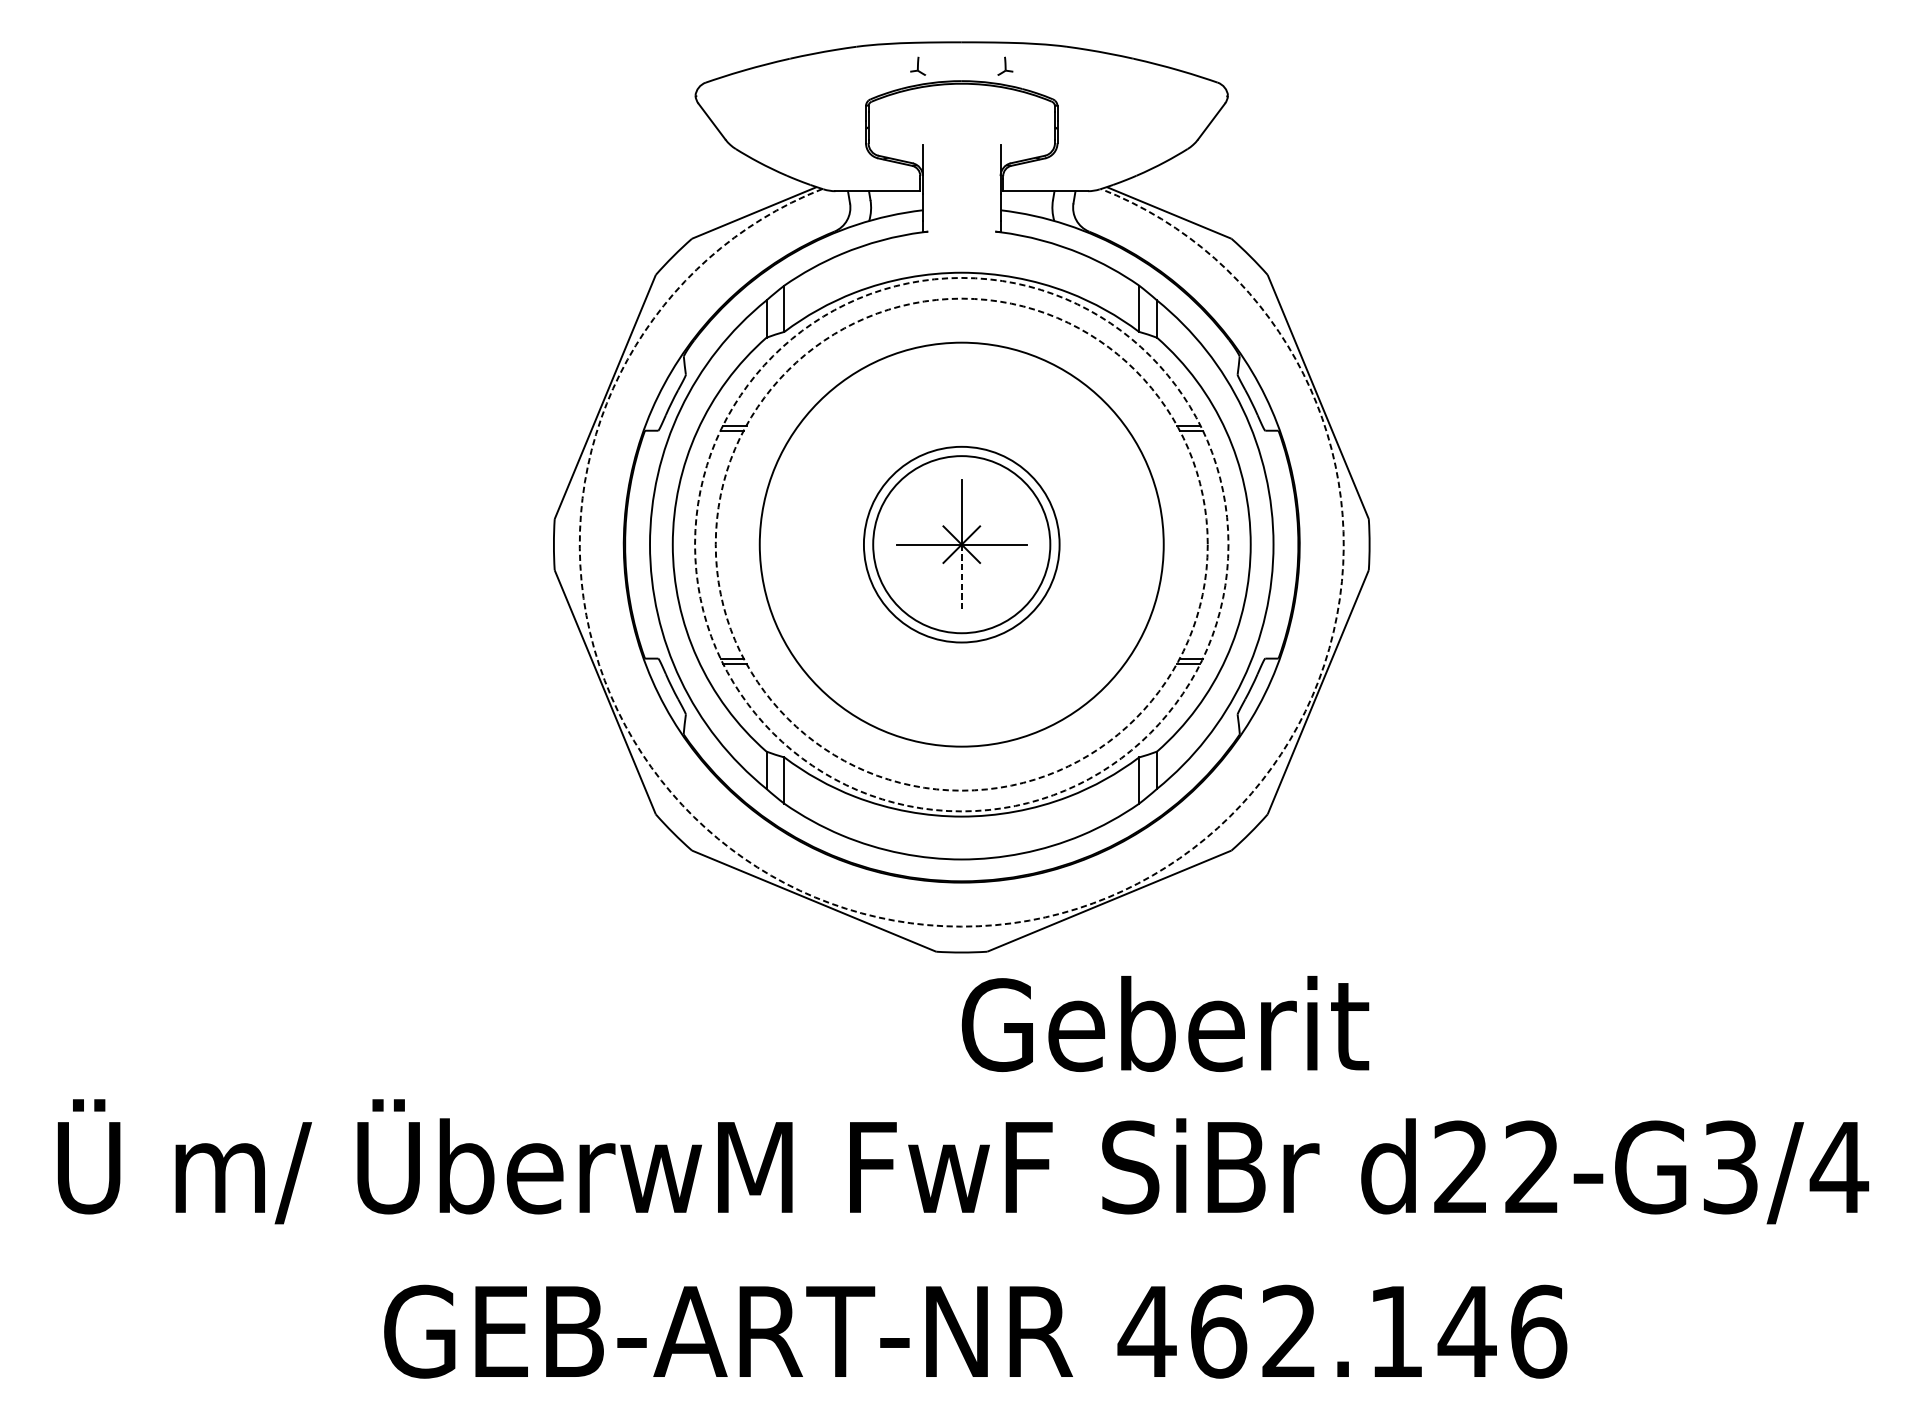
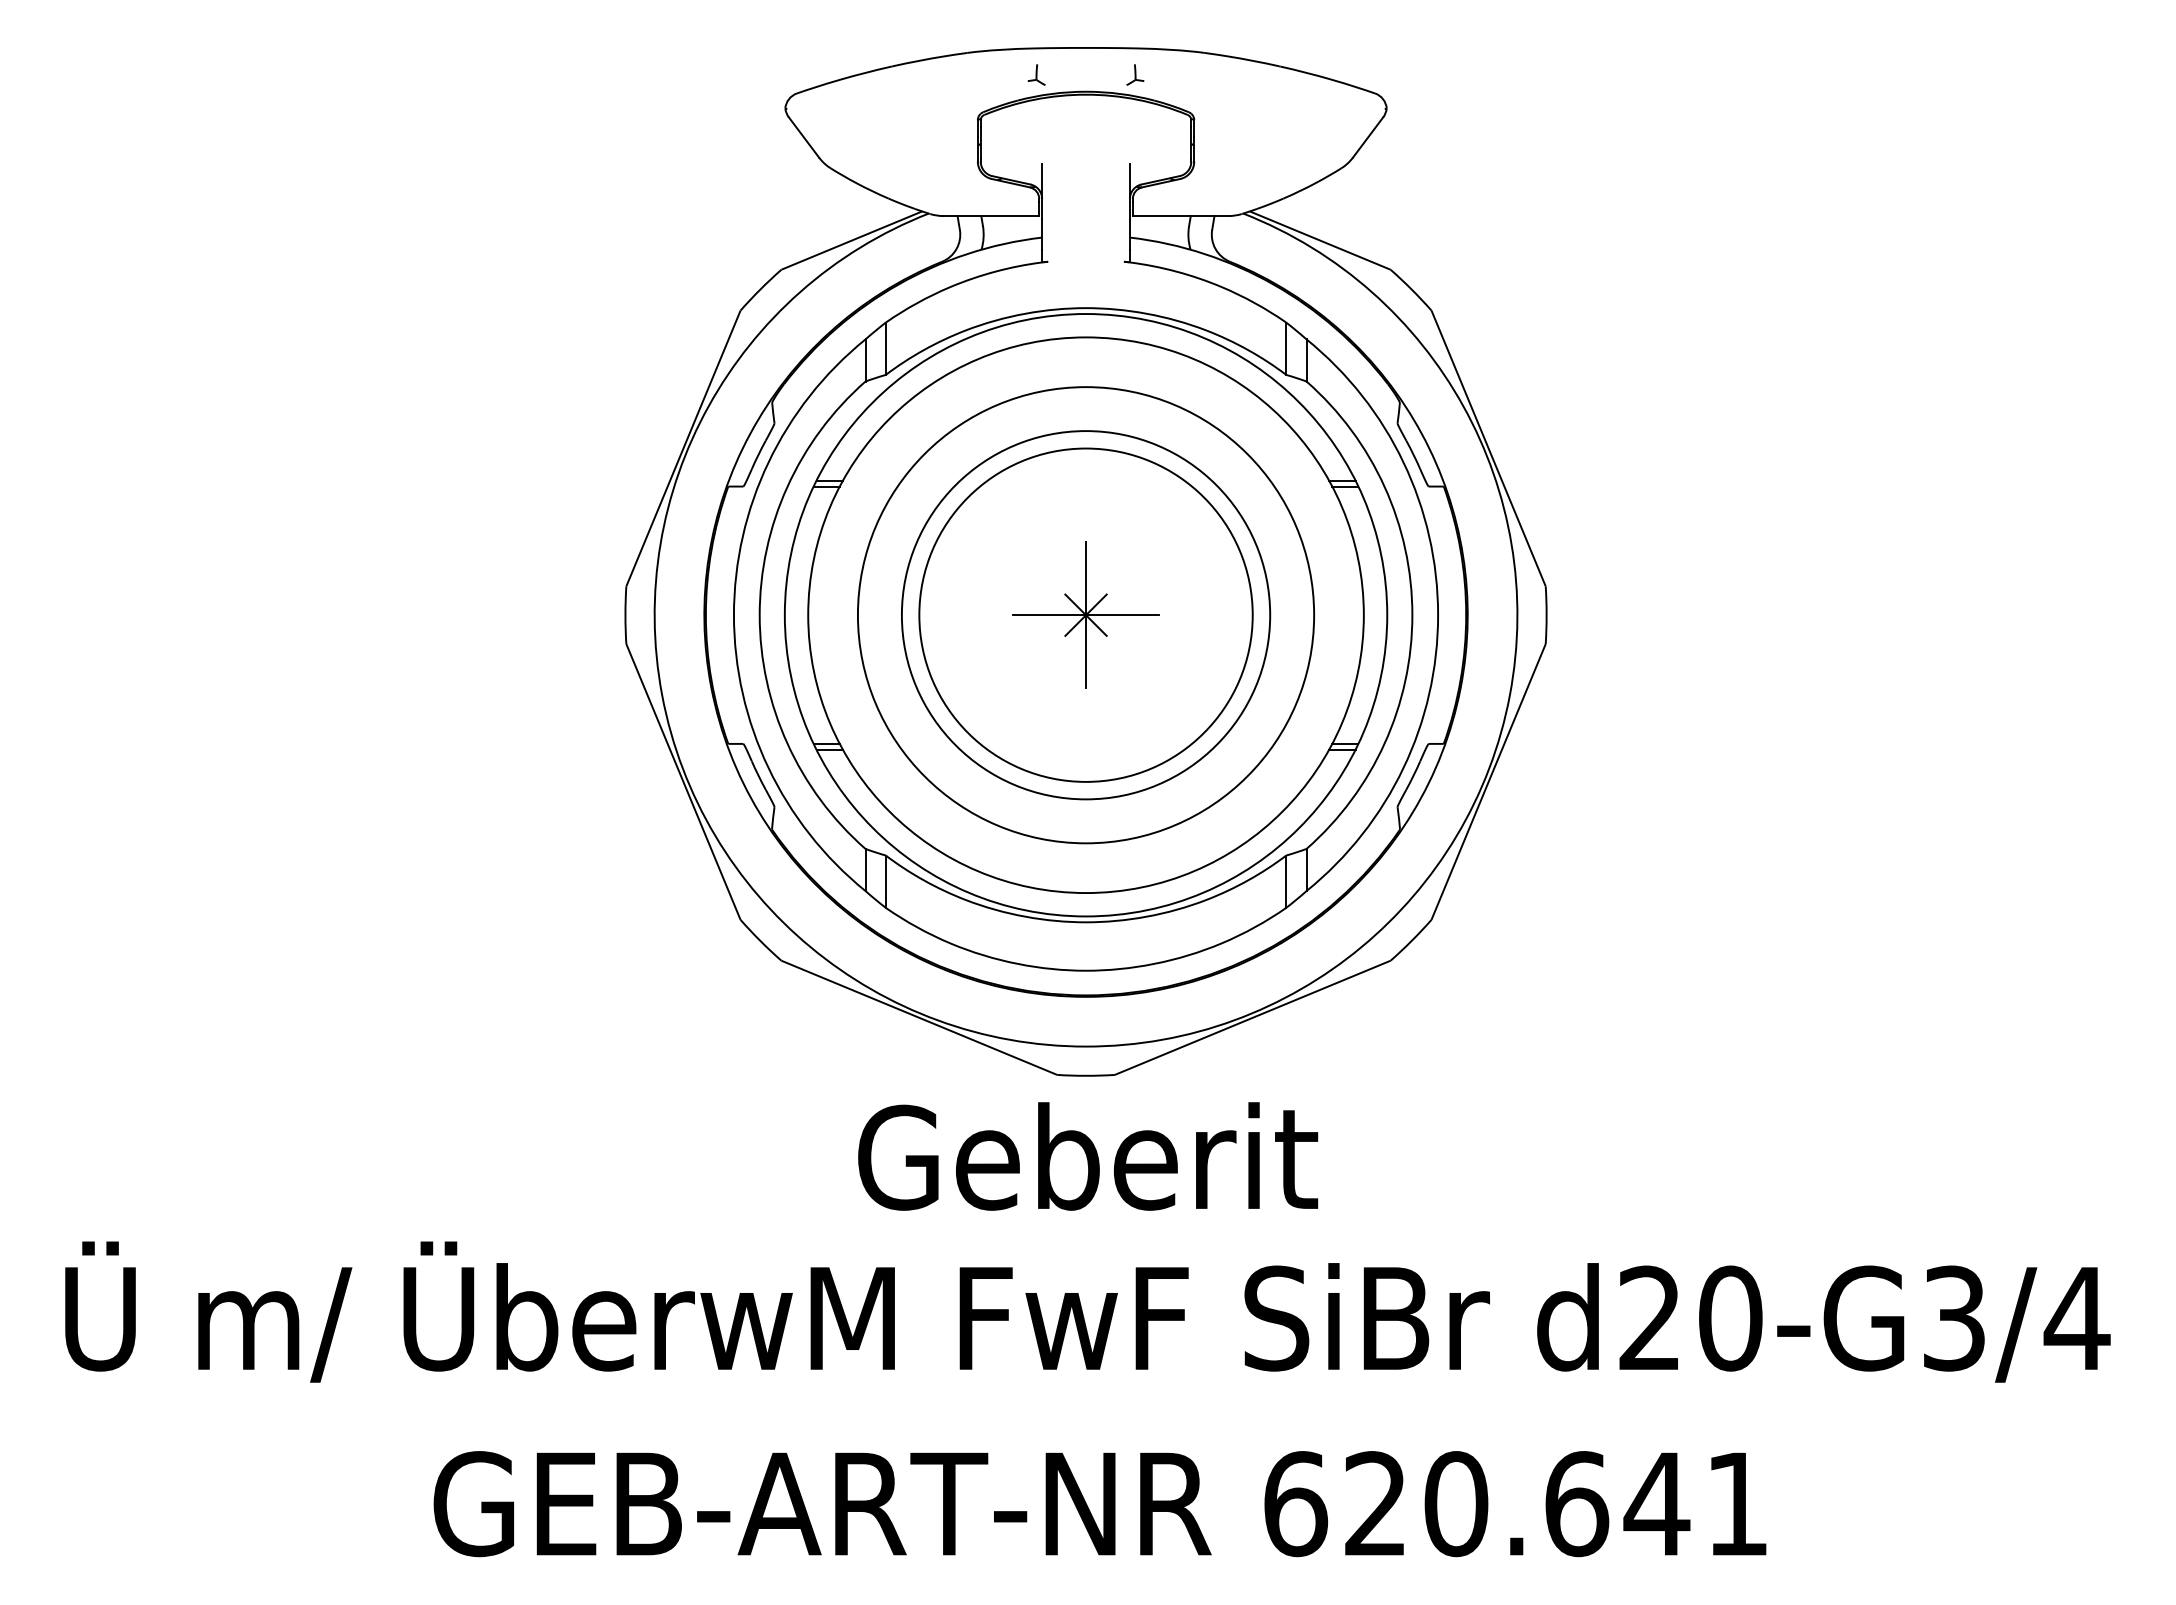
circle: (961, 544) -> (1085, 614), size x1.67
circle: (961, 544) -> (1085, 615), dashed -> solid
circle: (961, 544) -> (1085, 615), dashed -> solid
circle: (961, 544) -> (1085, 615), size x1.67
line: (962, 576) -> (1086, 651), dashed -> solid
arc: (962, 926) -> (1086, 1046), dashed -> solid
text: (1165, 1023) -> (1088, 1156), moved
text: (1532, 1167) -> (1730, 1318), d22-G3/4 -> d20-G3/4
text: (1342, 1332) -> (1515, 1504), 462.146 -> 620.641

